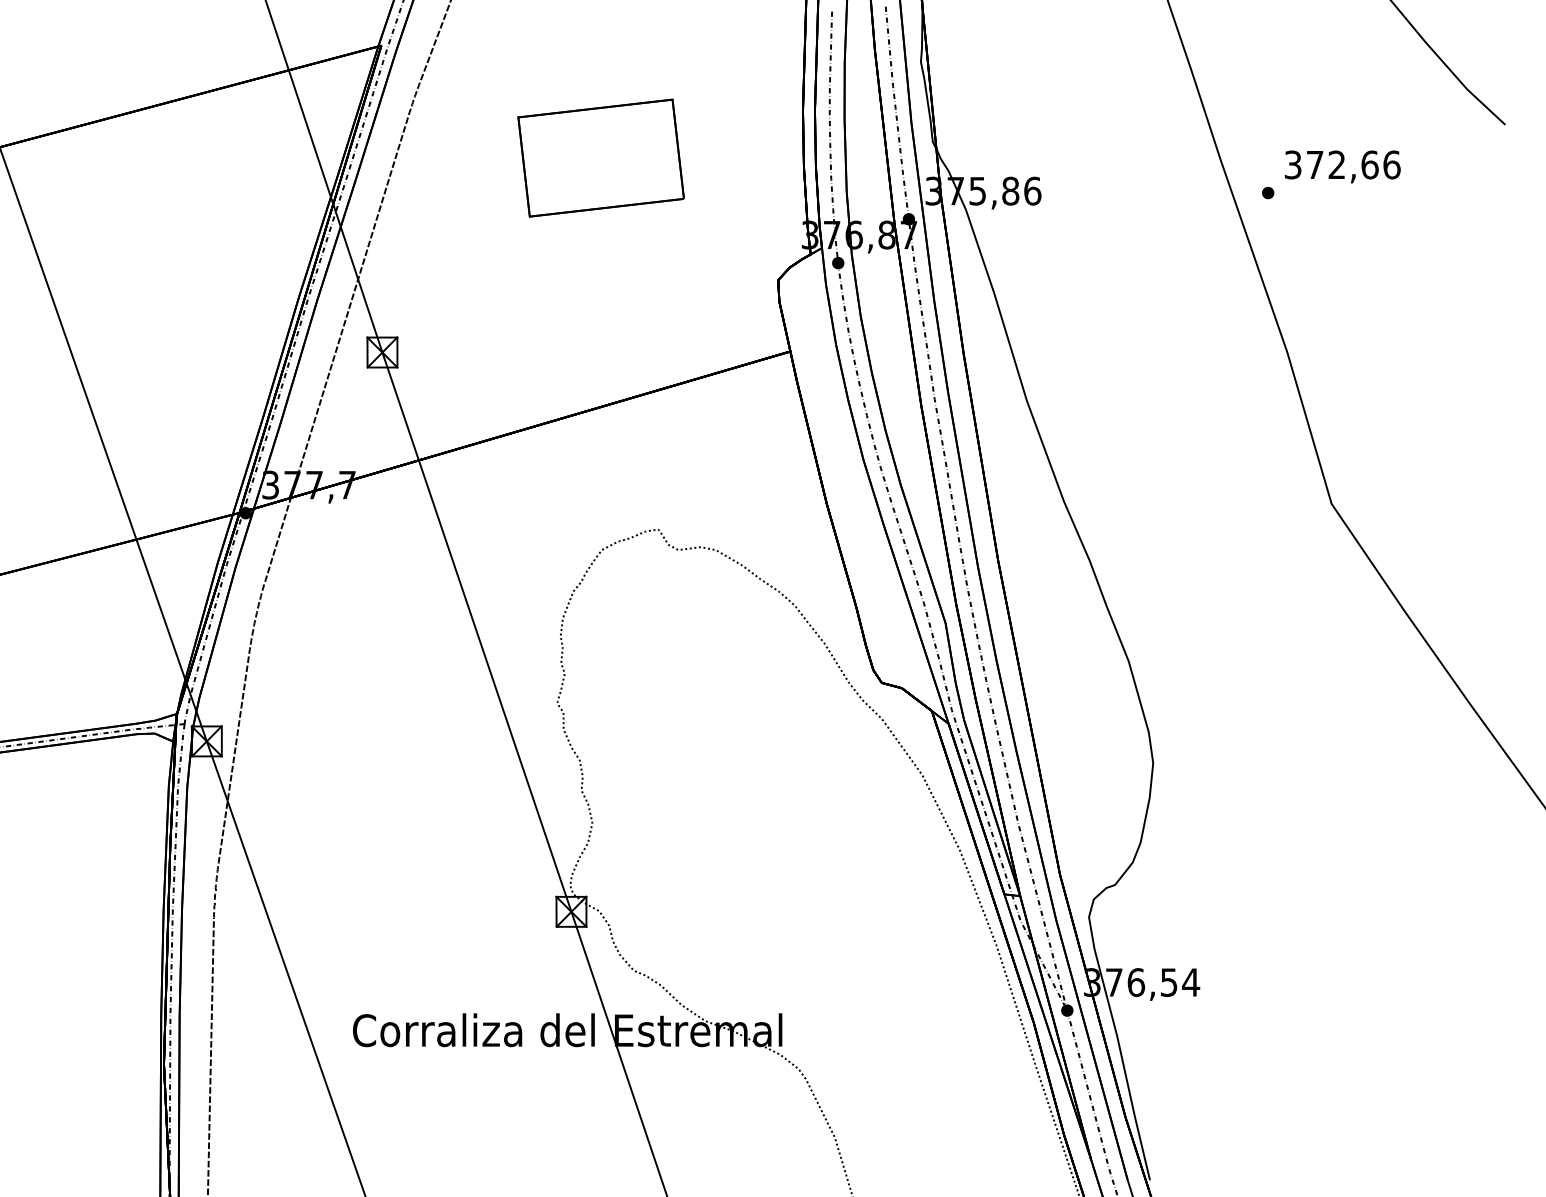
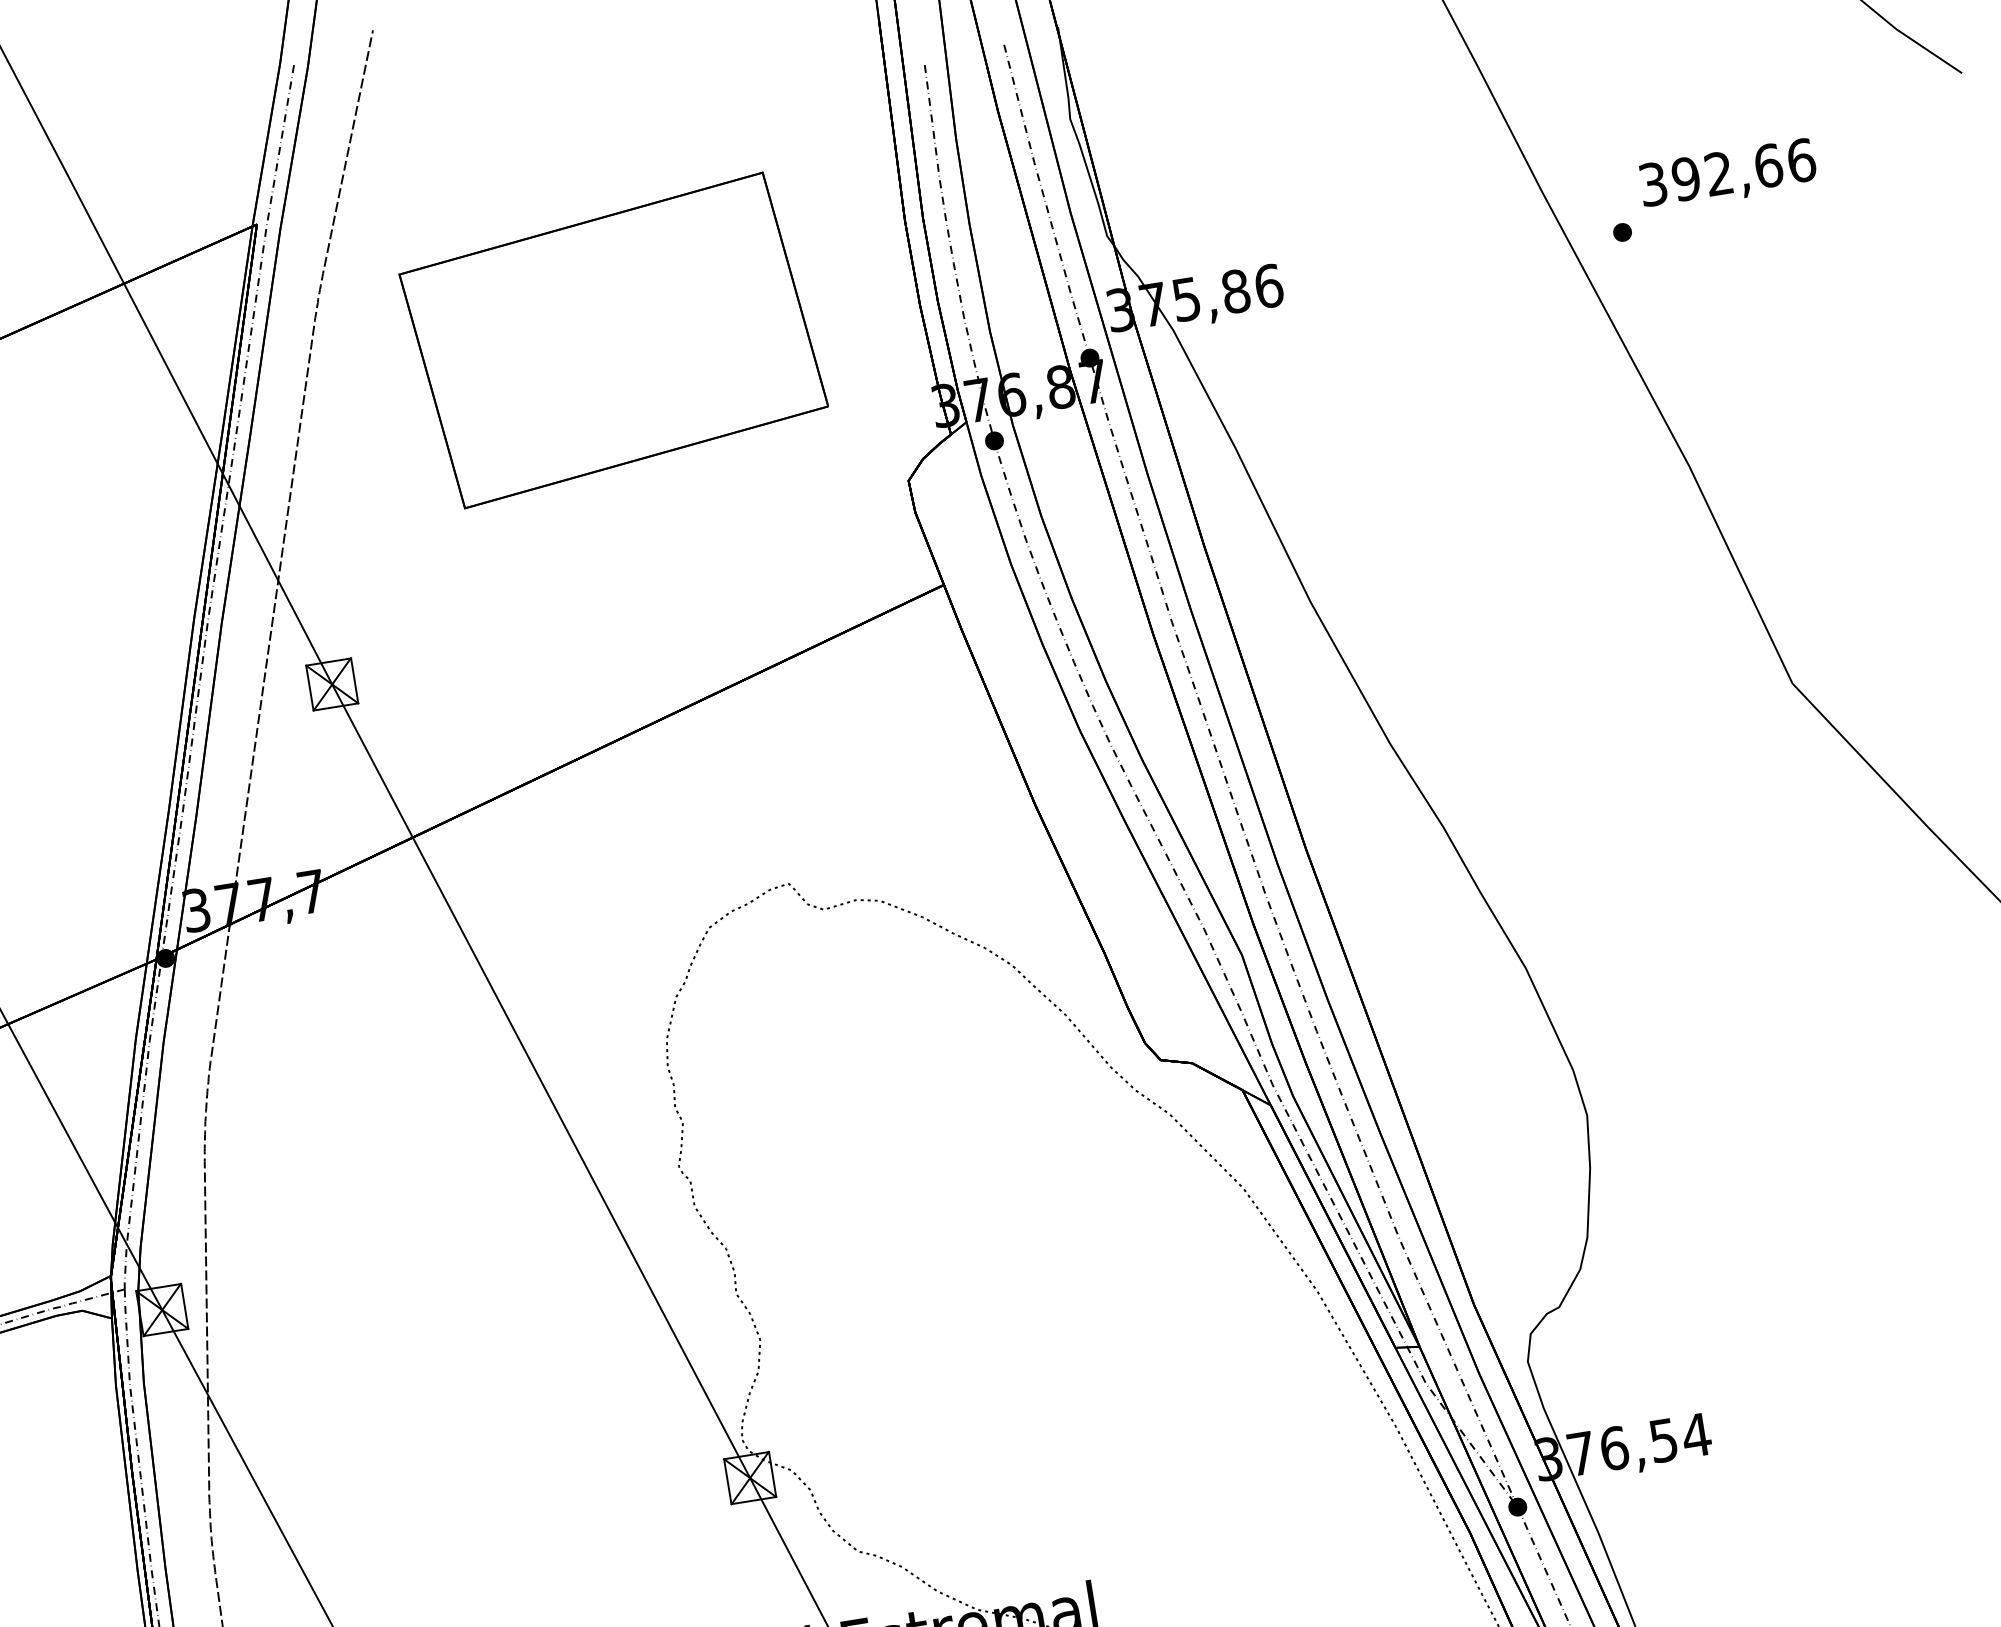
part: (600, 157) -> (612, 339), size x1.6
text: (1314, 164) -> (1685, 178), 372,66 -> 392,66

